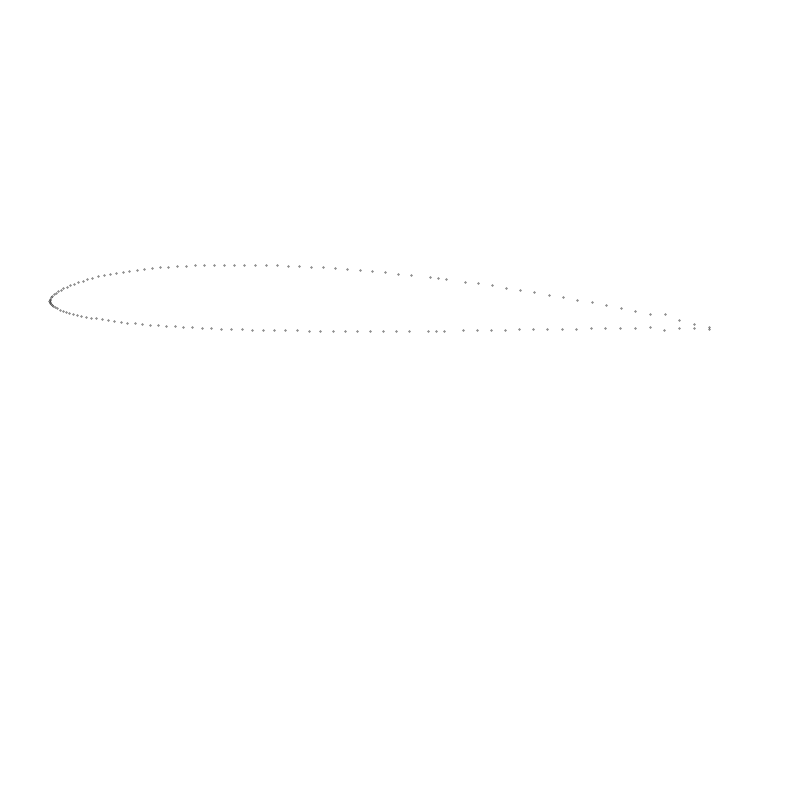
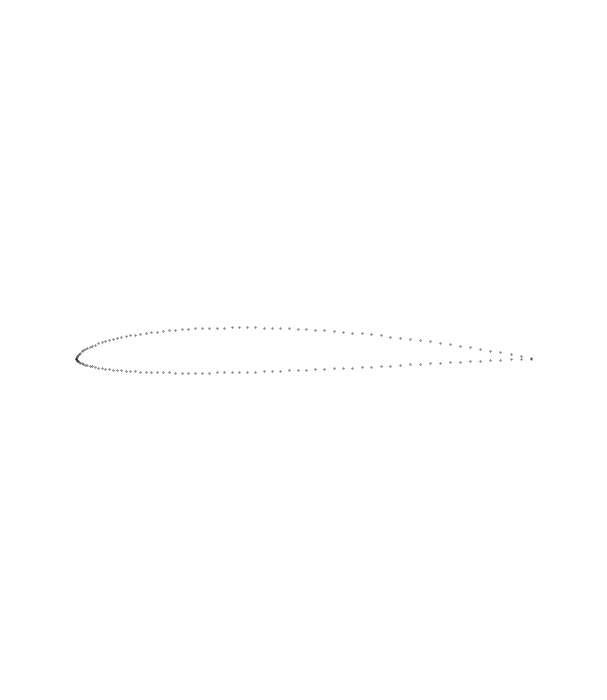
part: (438, 279) -> (343, 332), size x1.67
part: (664, 322) -> (500, 356), size x0.62
part: (436, 331) -> (343, 368), size x1.67

